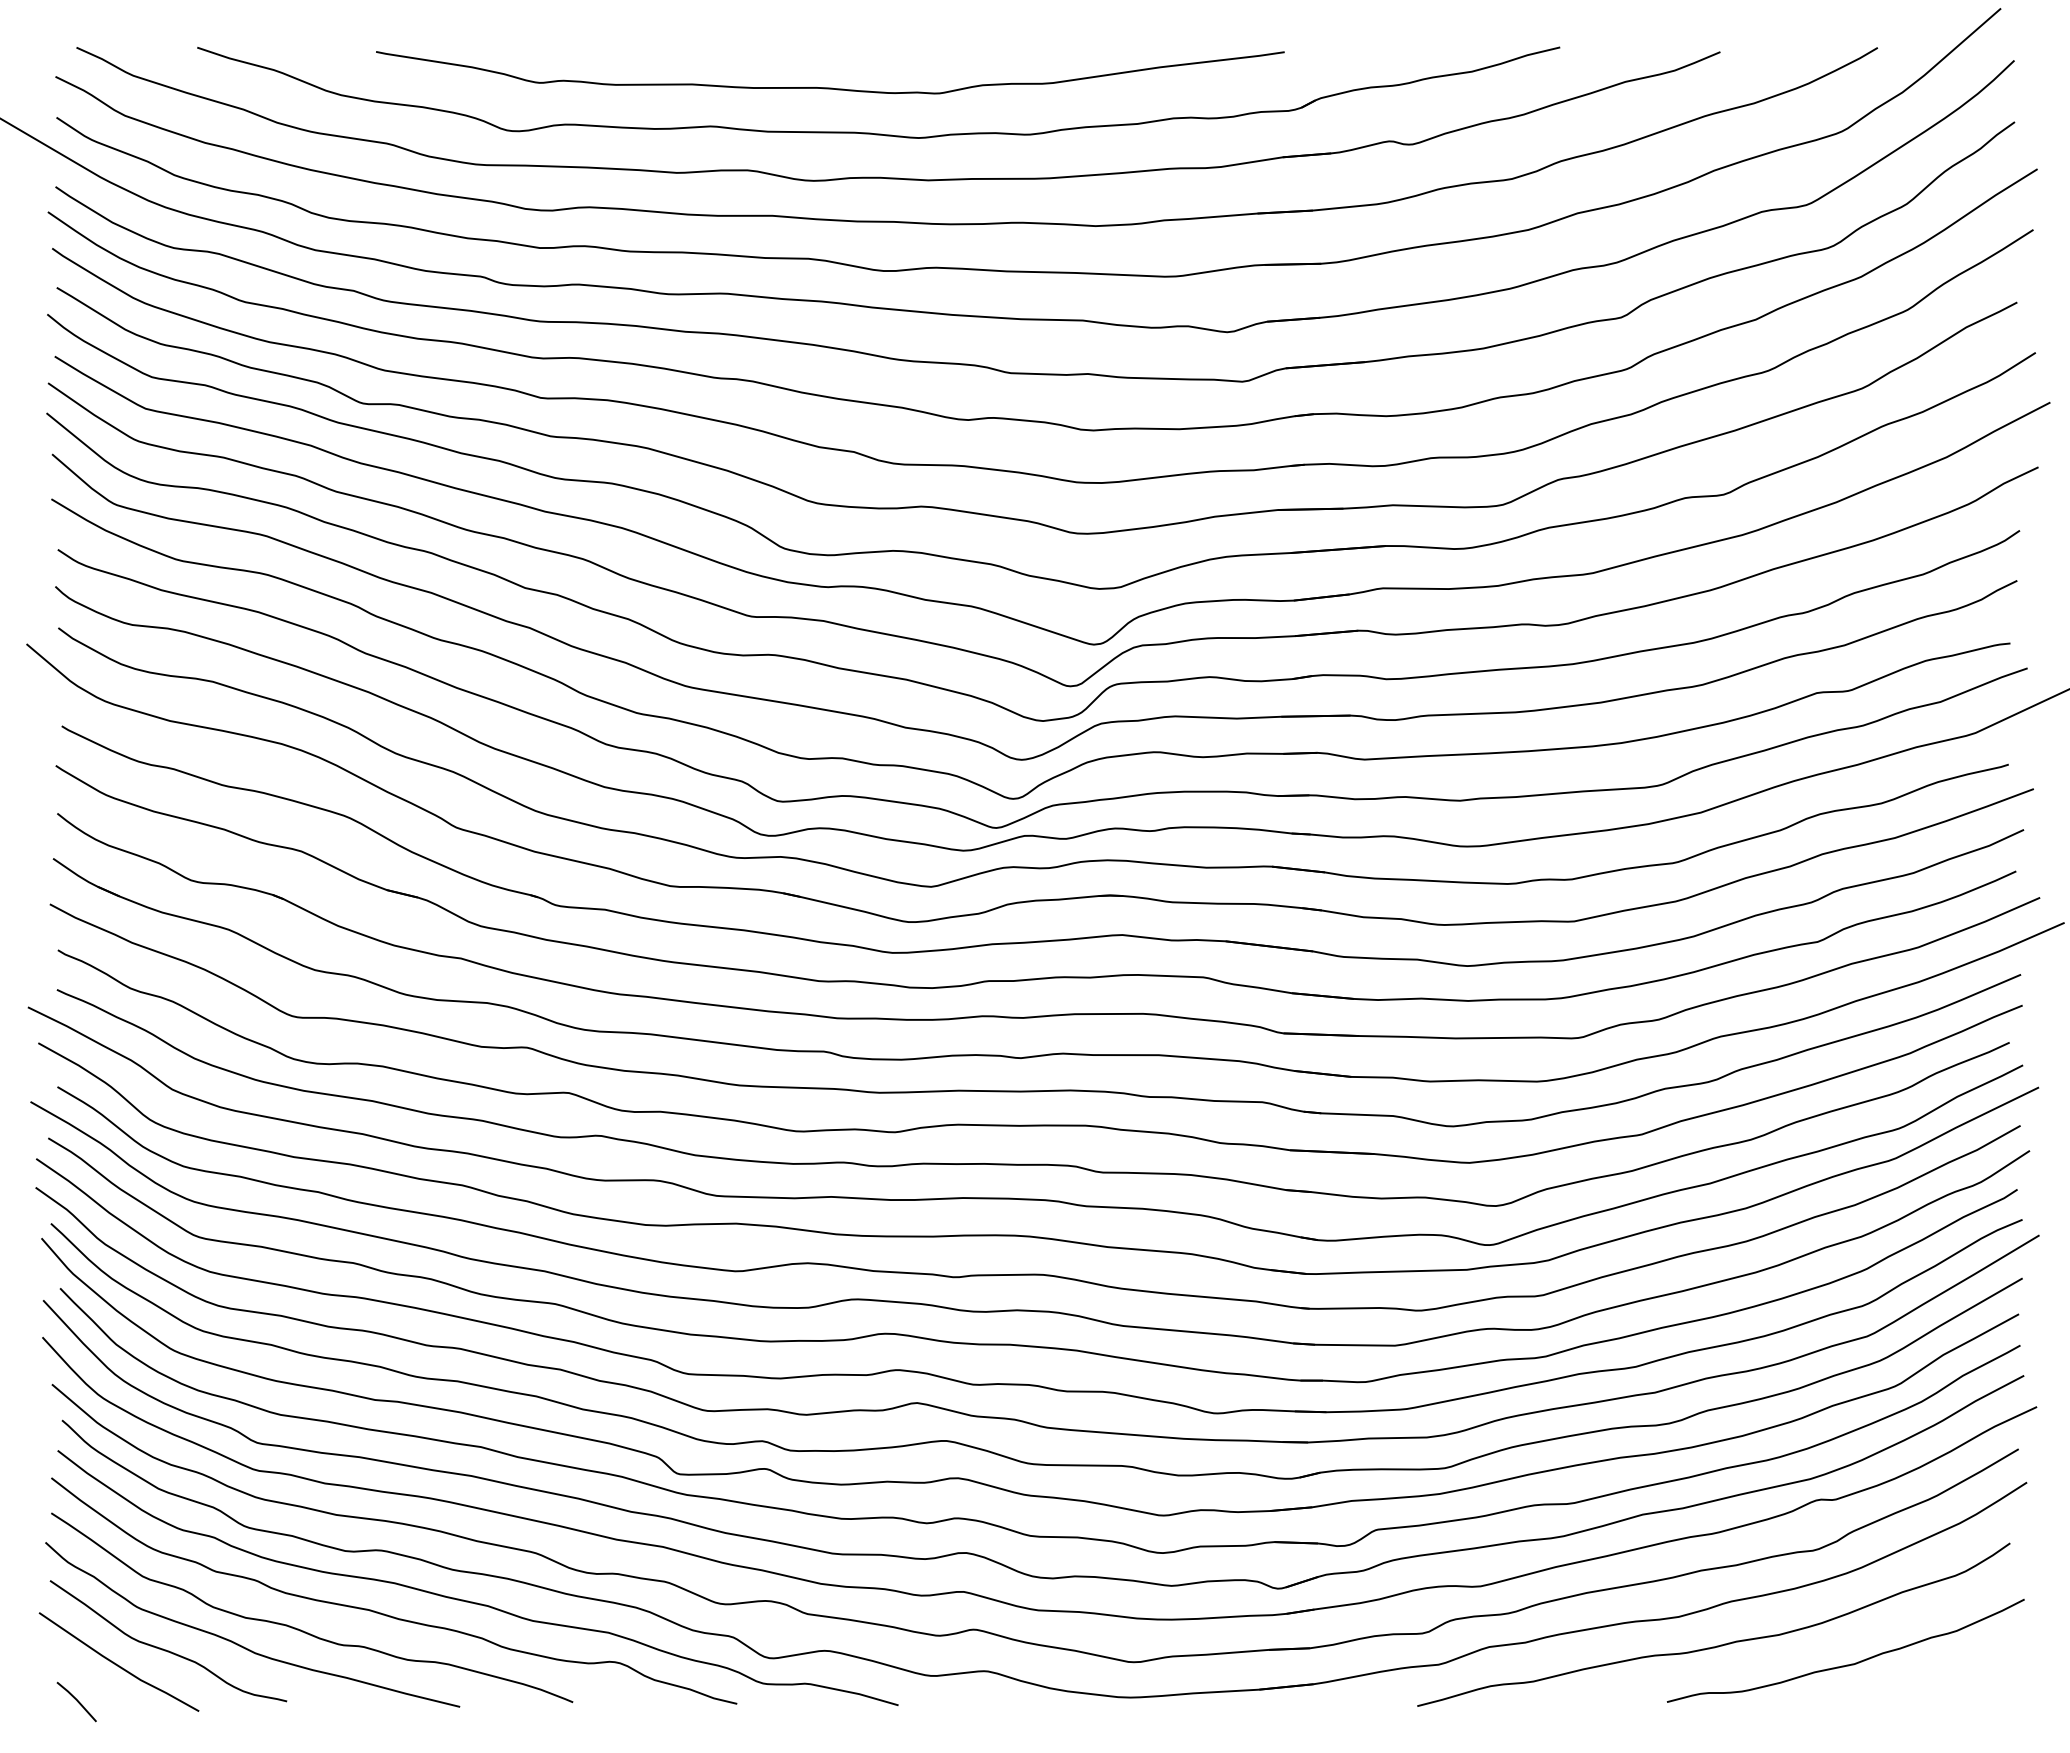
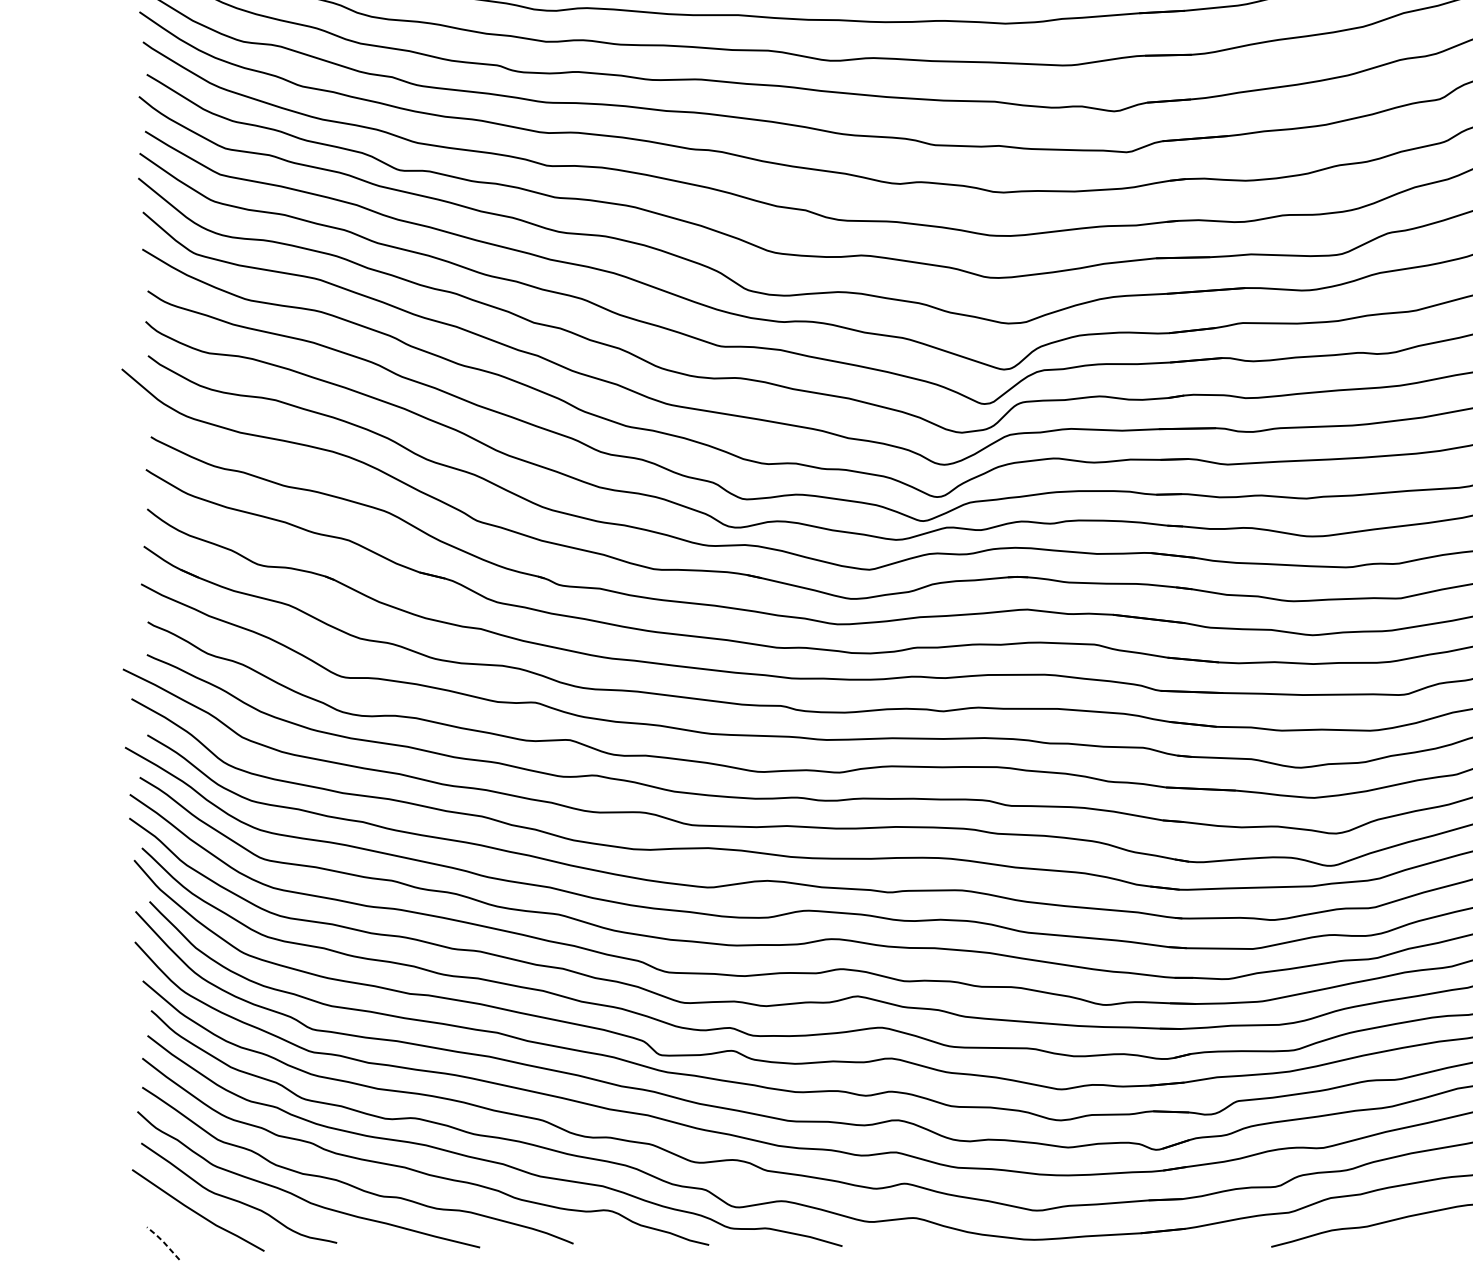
line: (76, 1699) -> (163, 1241), solid -> dashed

